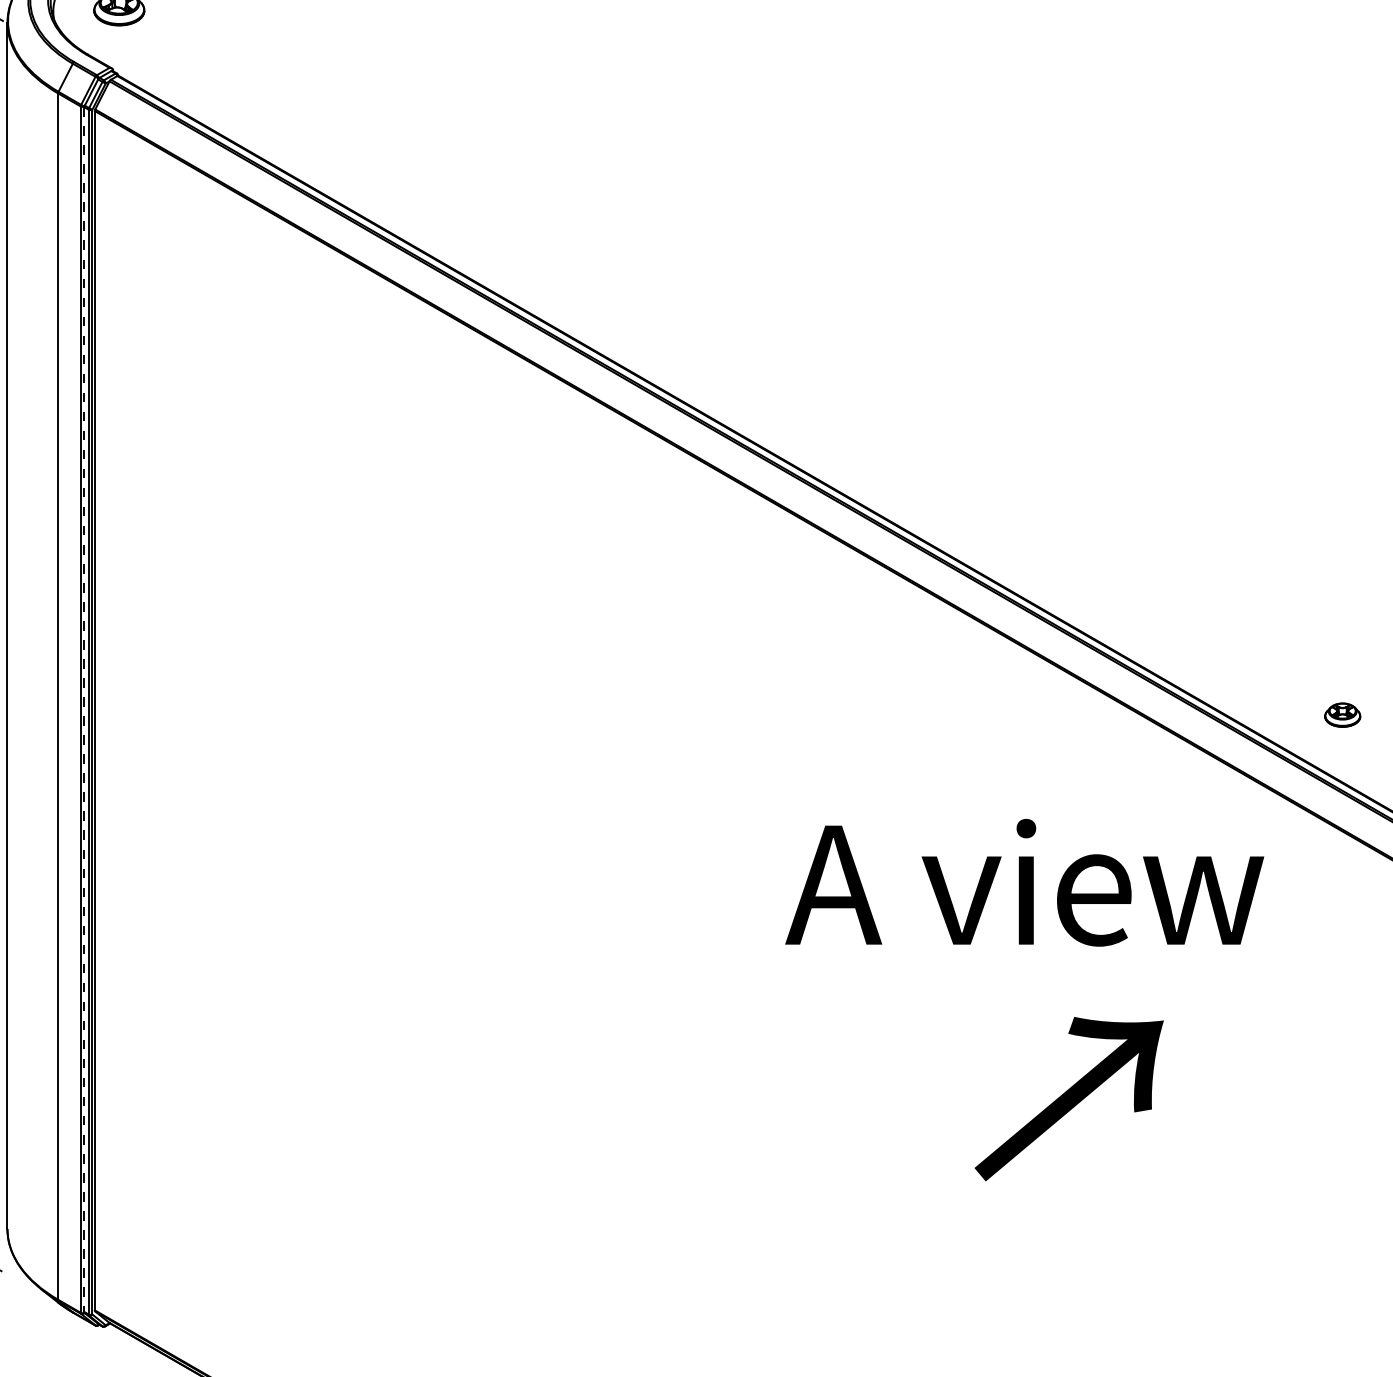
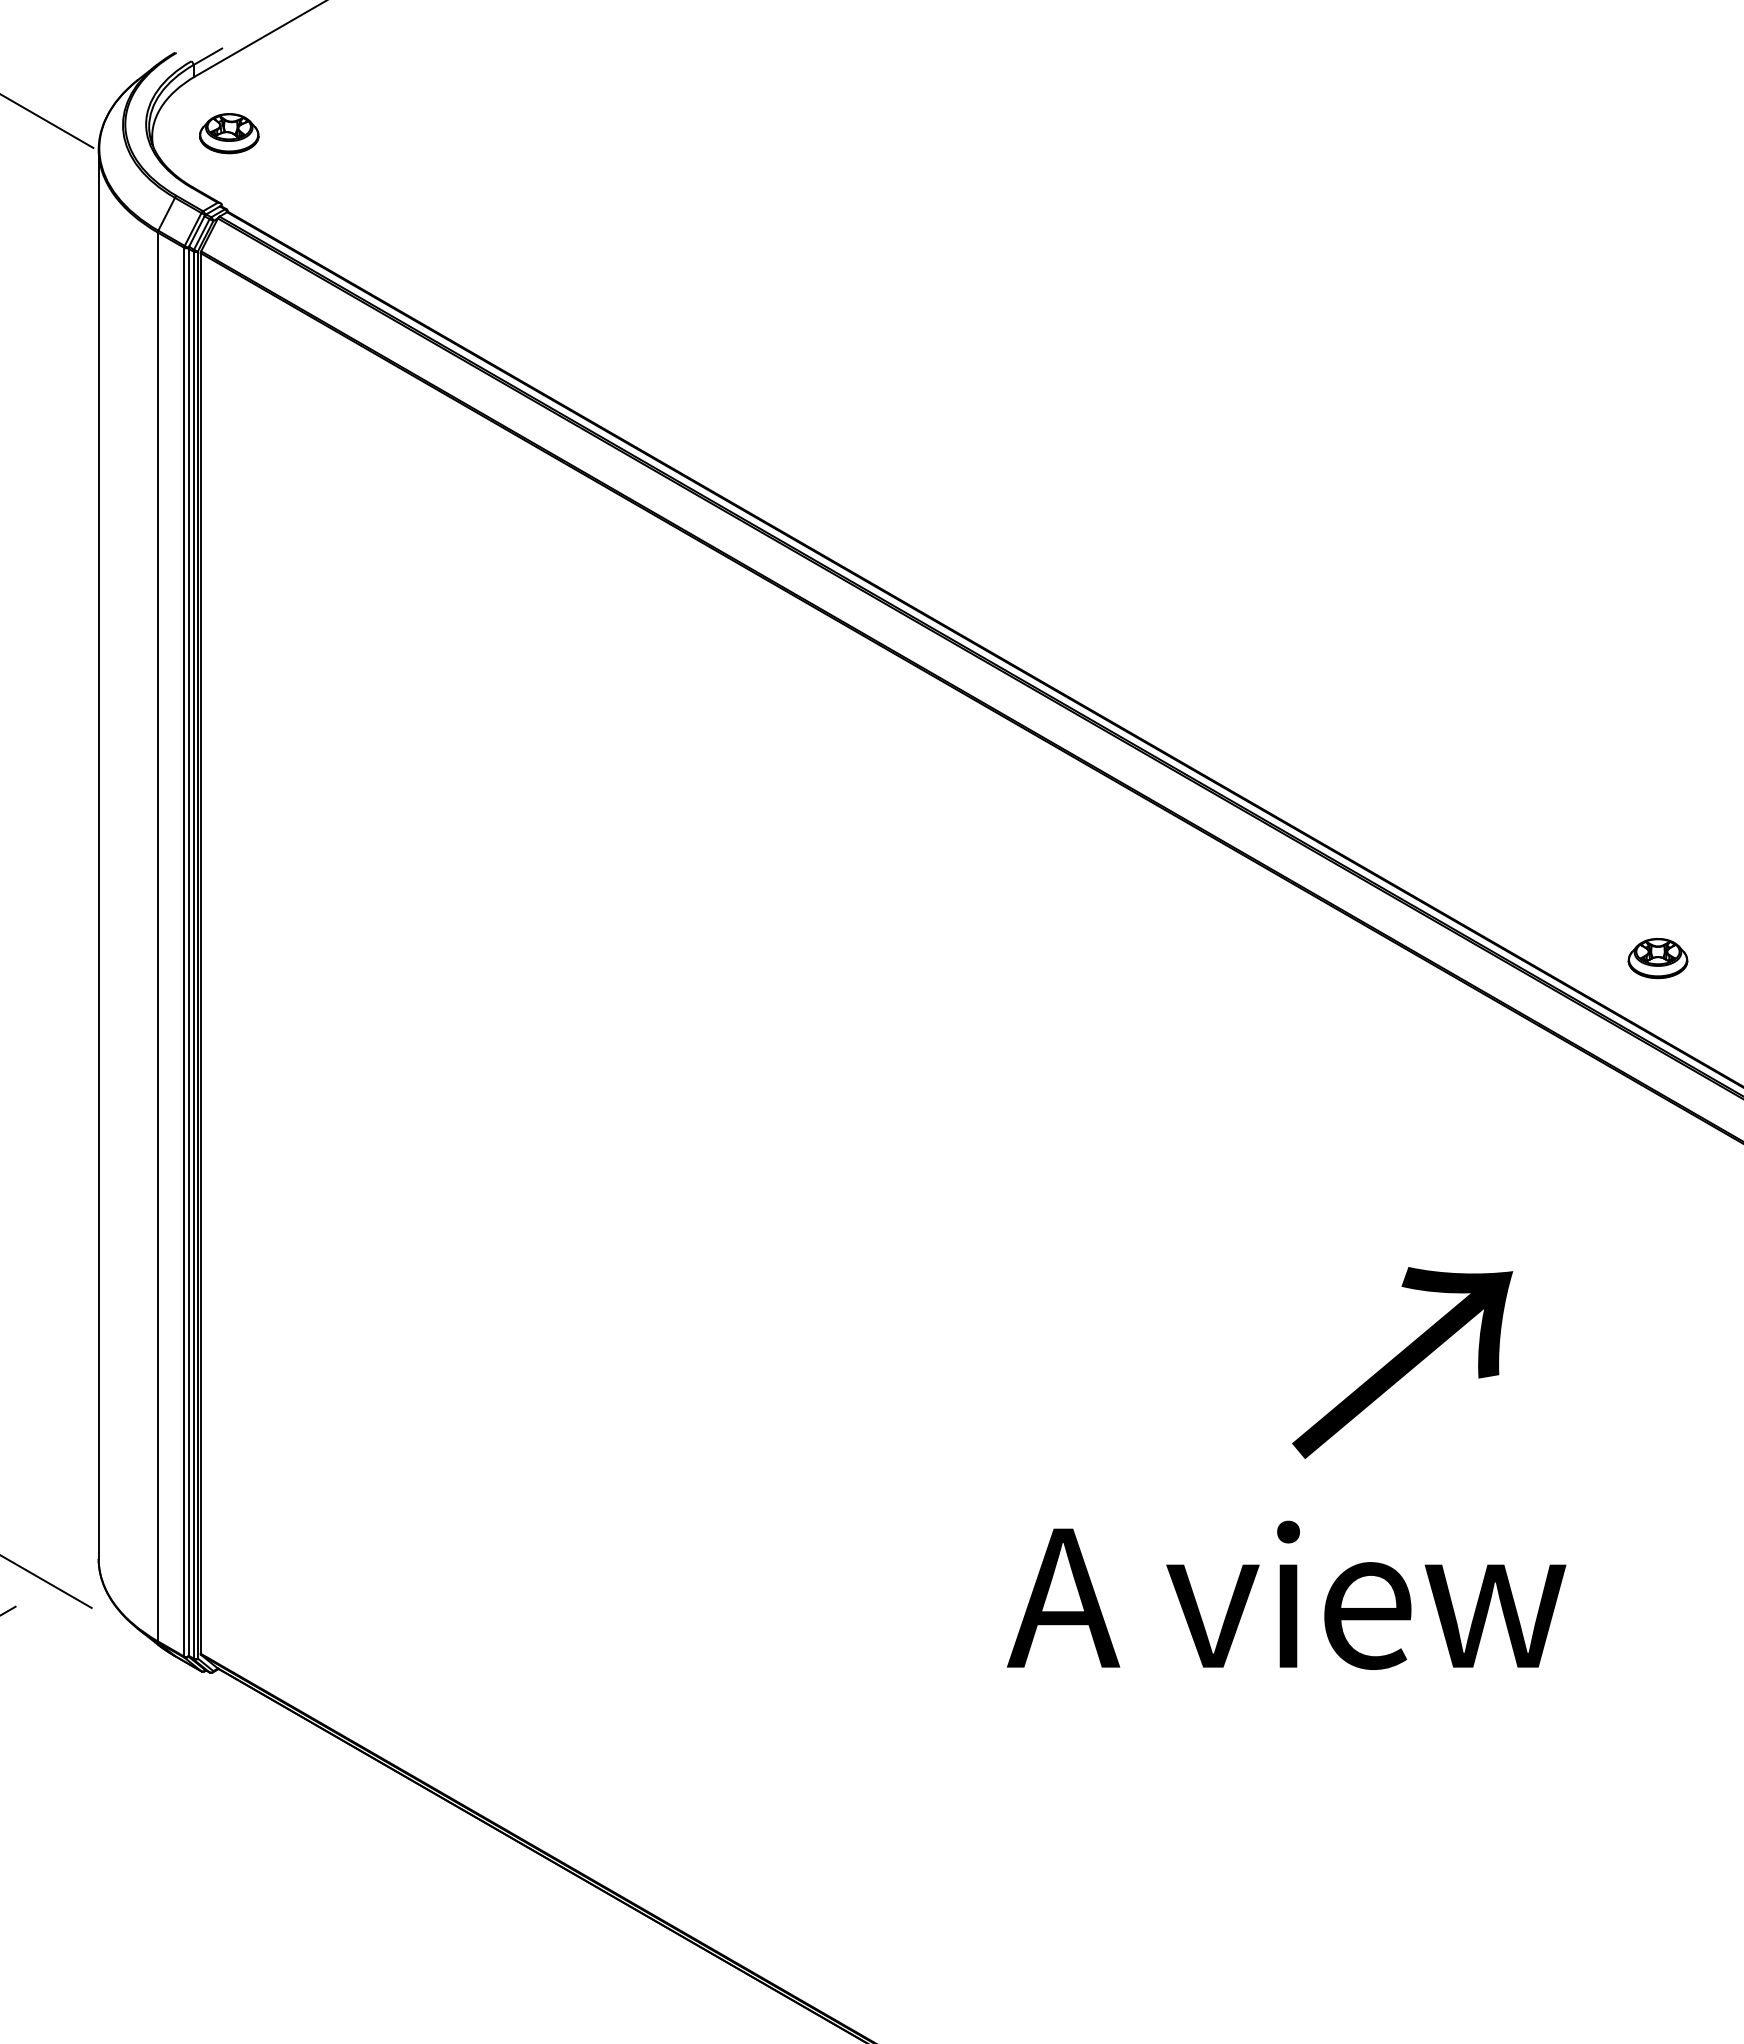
line: (84, 709) -> (188, 952), dashed -> solid
part: (1342, 715) -> (1657, 958), size x1.43
text: (1024, 882) -> (1286, 1594), moved
text: (1069, 1098) -> (1402, 1362), moved

